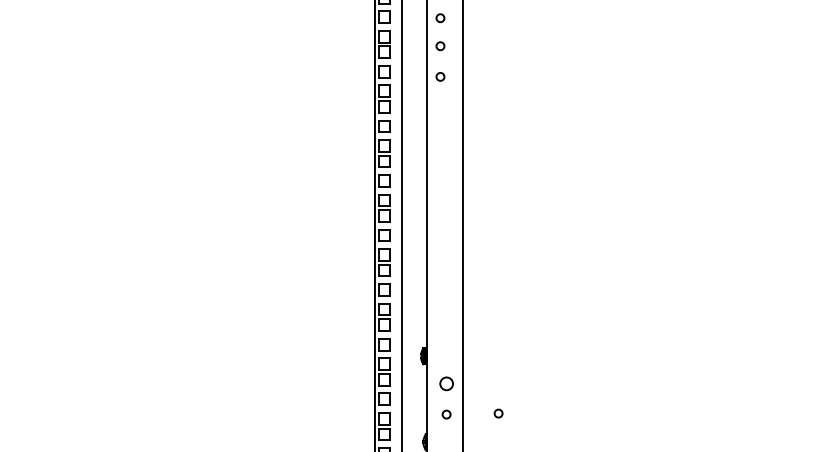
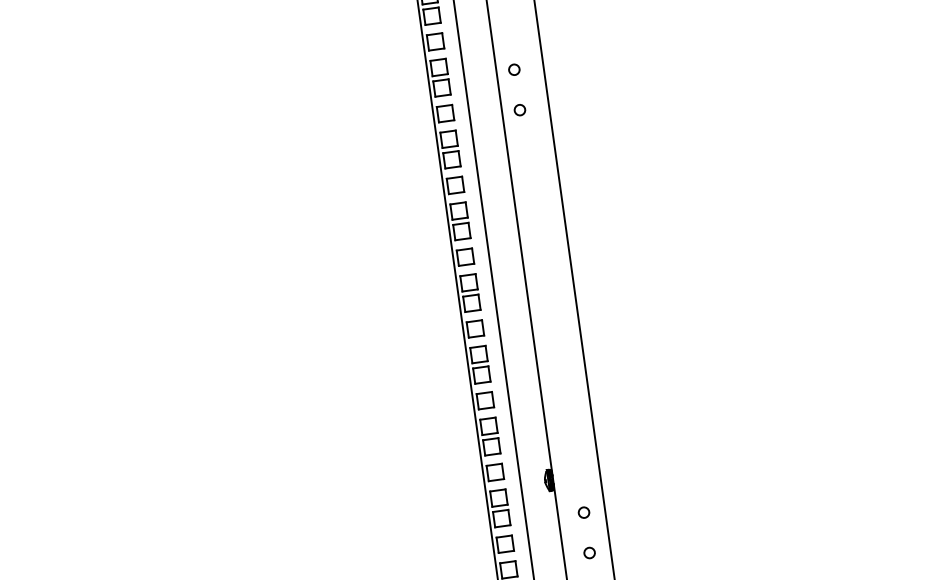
circle: (440, 18) -> (509, 33), removed
circle: (446, 383) -> (583, 512), size x0.62
circle: (498, 413) -> (657, 542), removed

